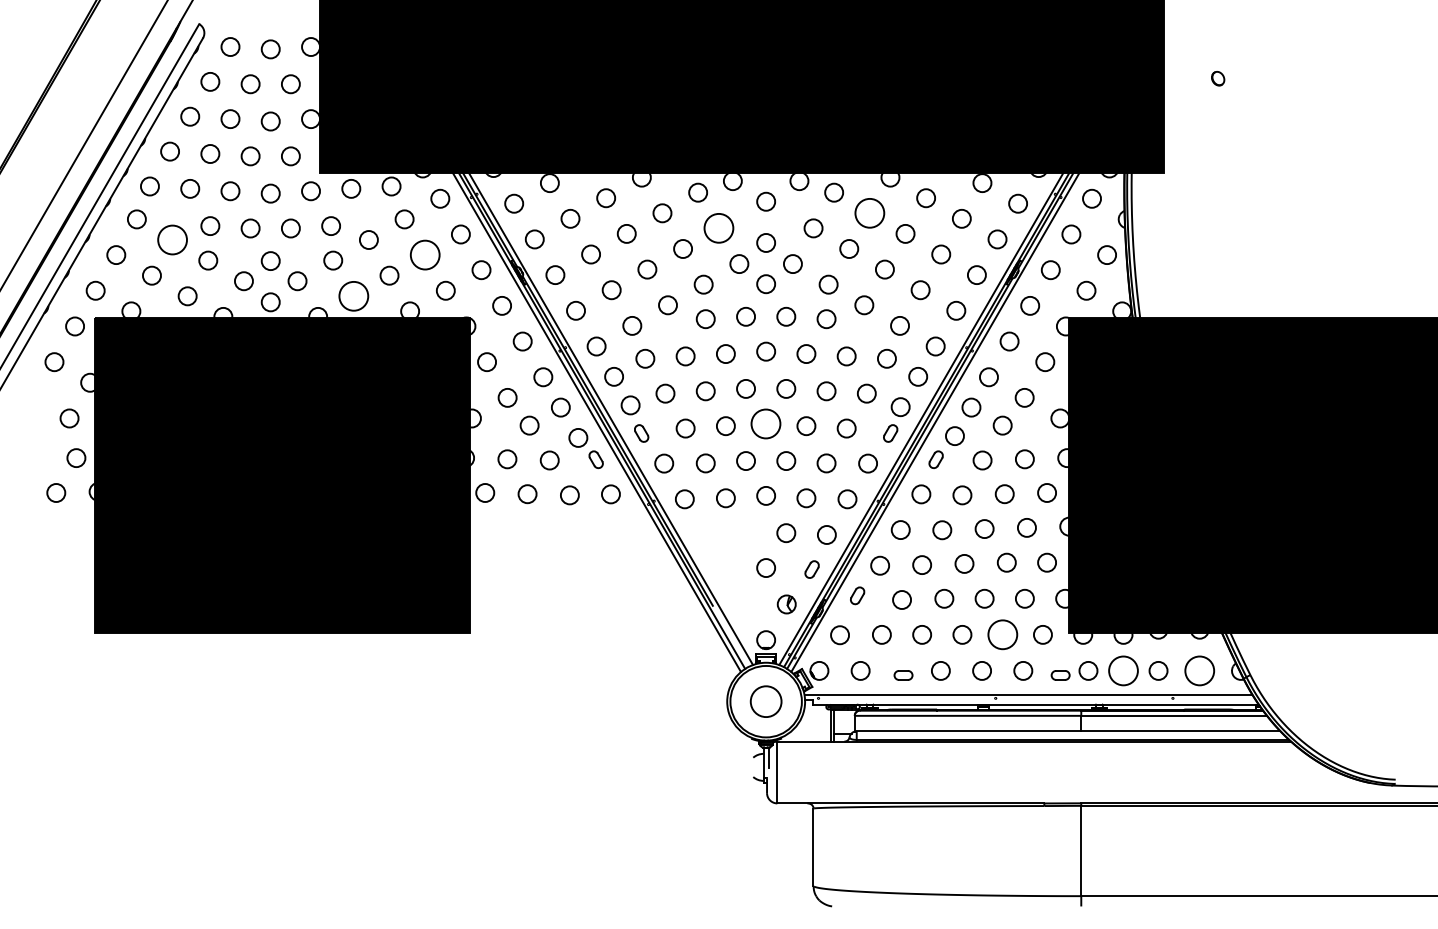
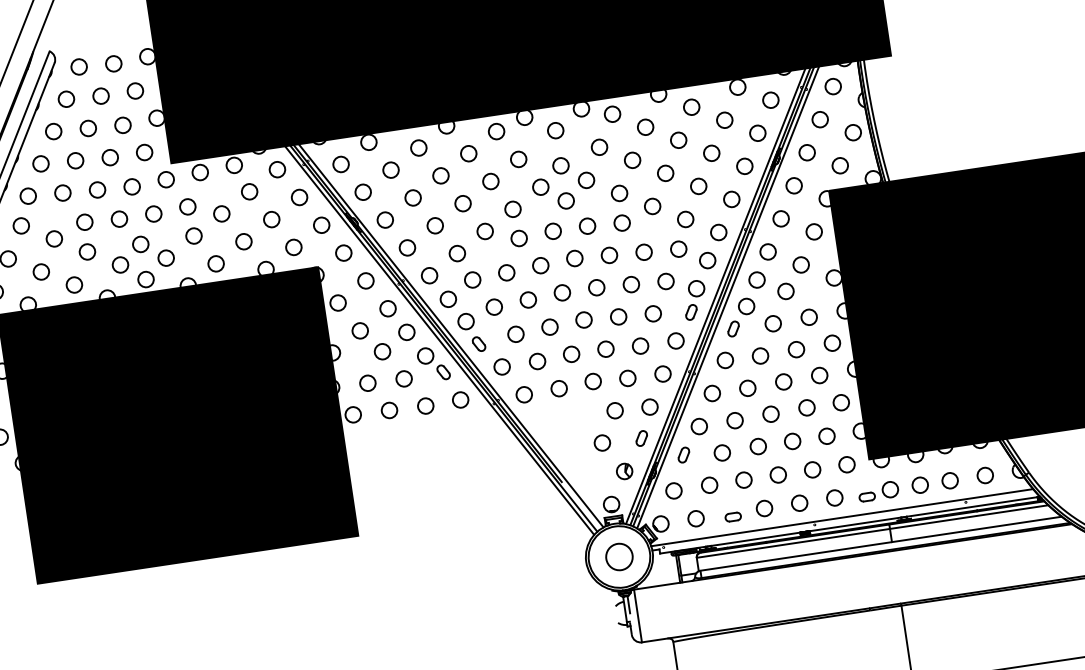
circle: (869, 213) -> (645, 127), size x0.62
circle: (718, 228) -> (518, 159), size x0.62
circle: (172, 240) -> (54, 239), size x0.62
circle: (425, 255) -> (272, 219), size x0.62
circle: (353, 296) -> (215, 264), size x0.62
circle: (766, 423) -> (584, 319), size x0.62
circle: (1002, 634) -> (812, 469), size x0.62
circle: (1123, 670) -> (920, 484), size x0.62
circle: (1199, 670) -> (985, 475), size x0.62

